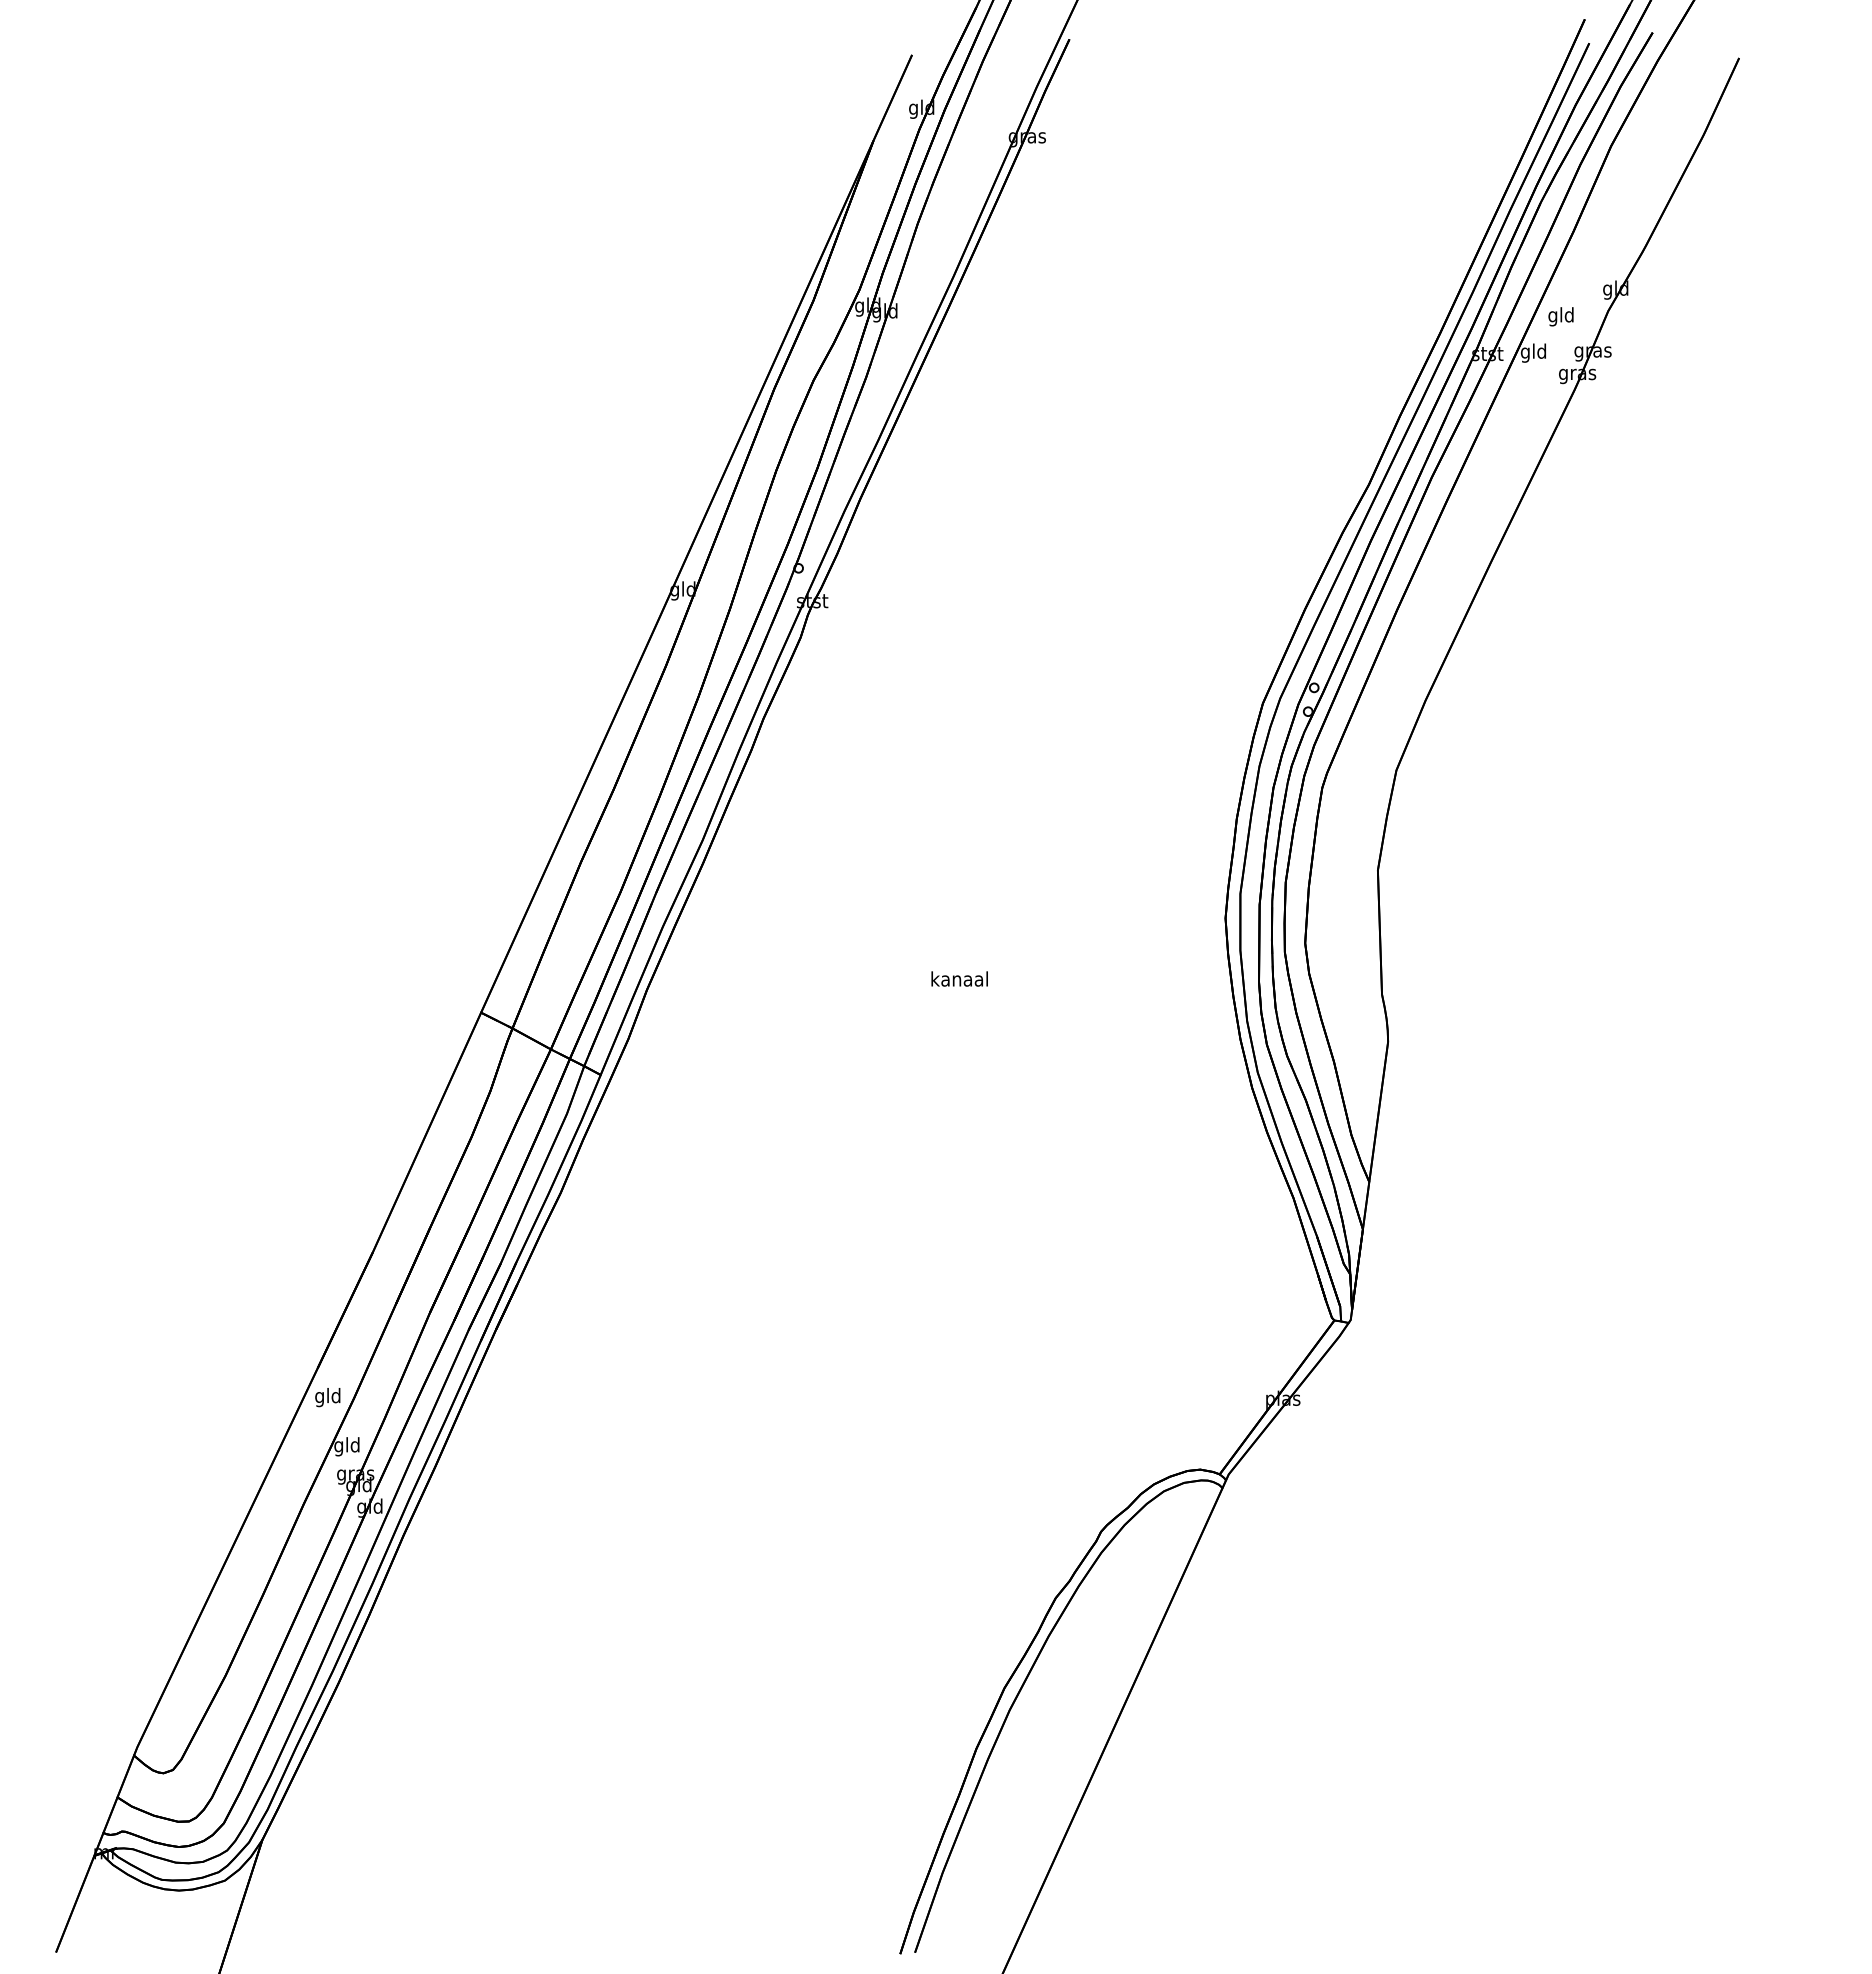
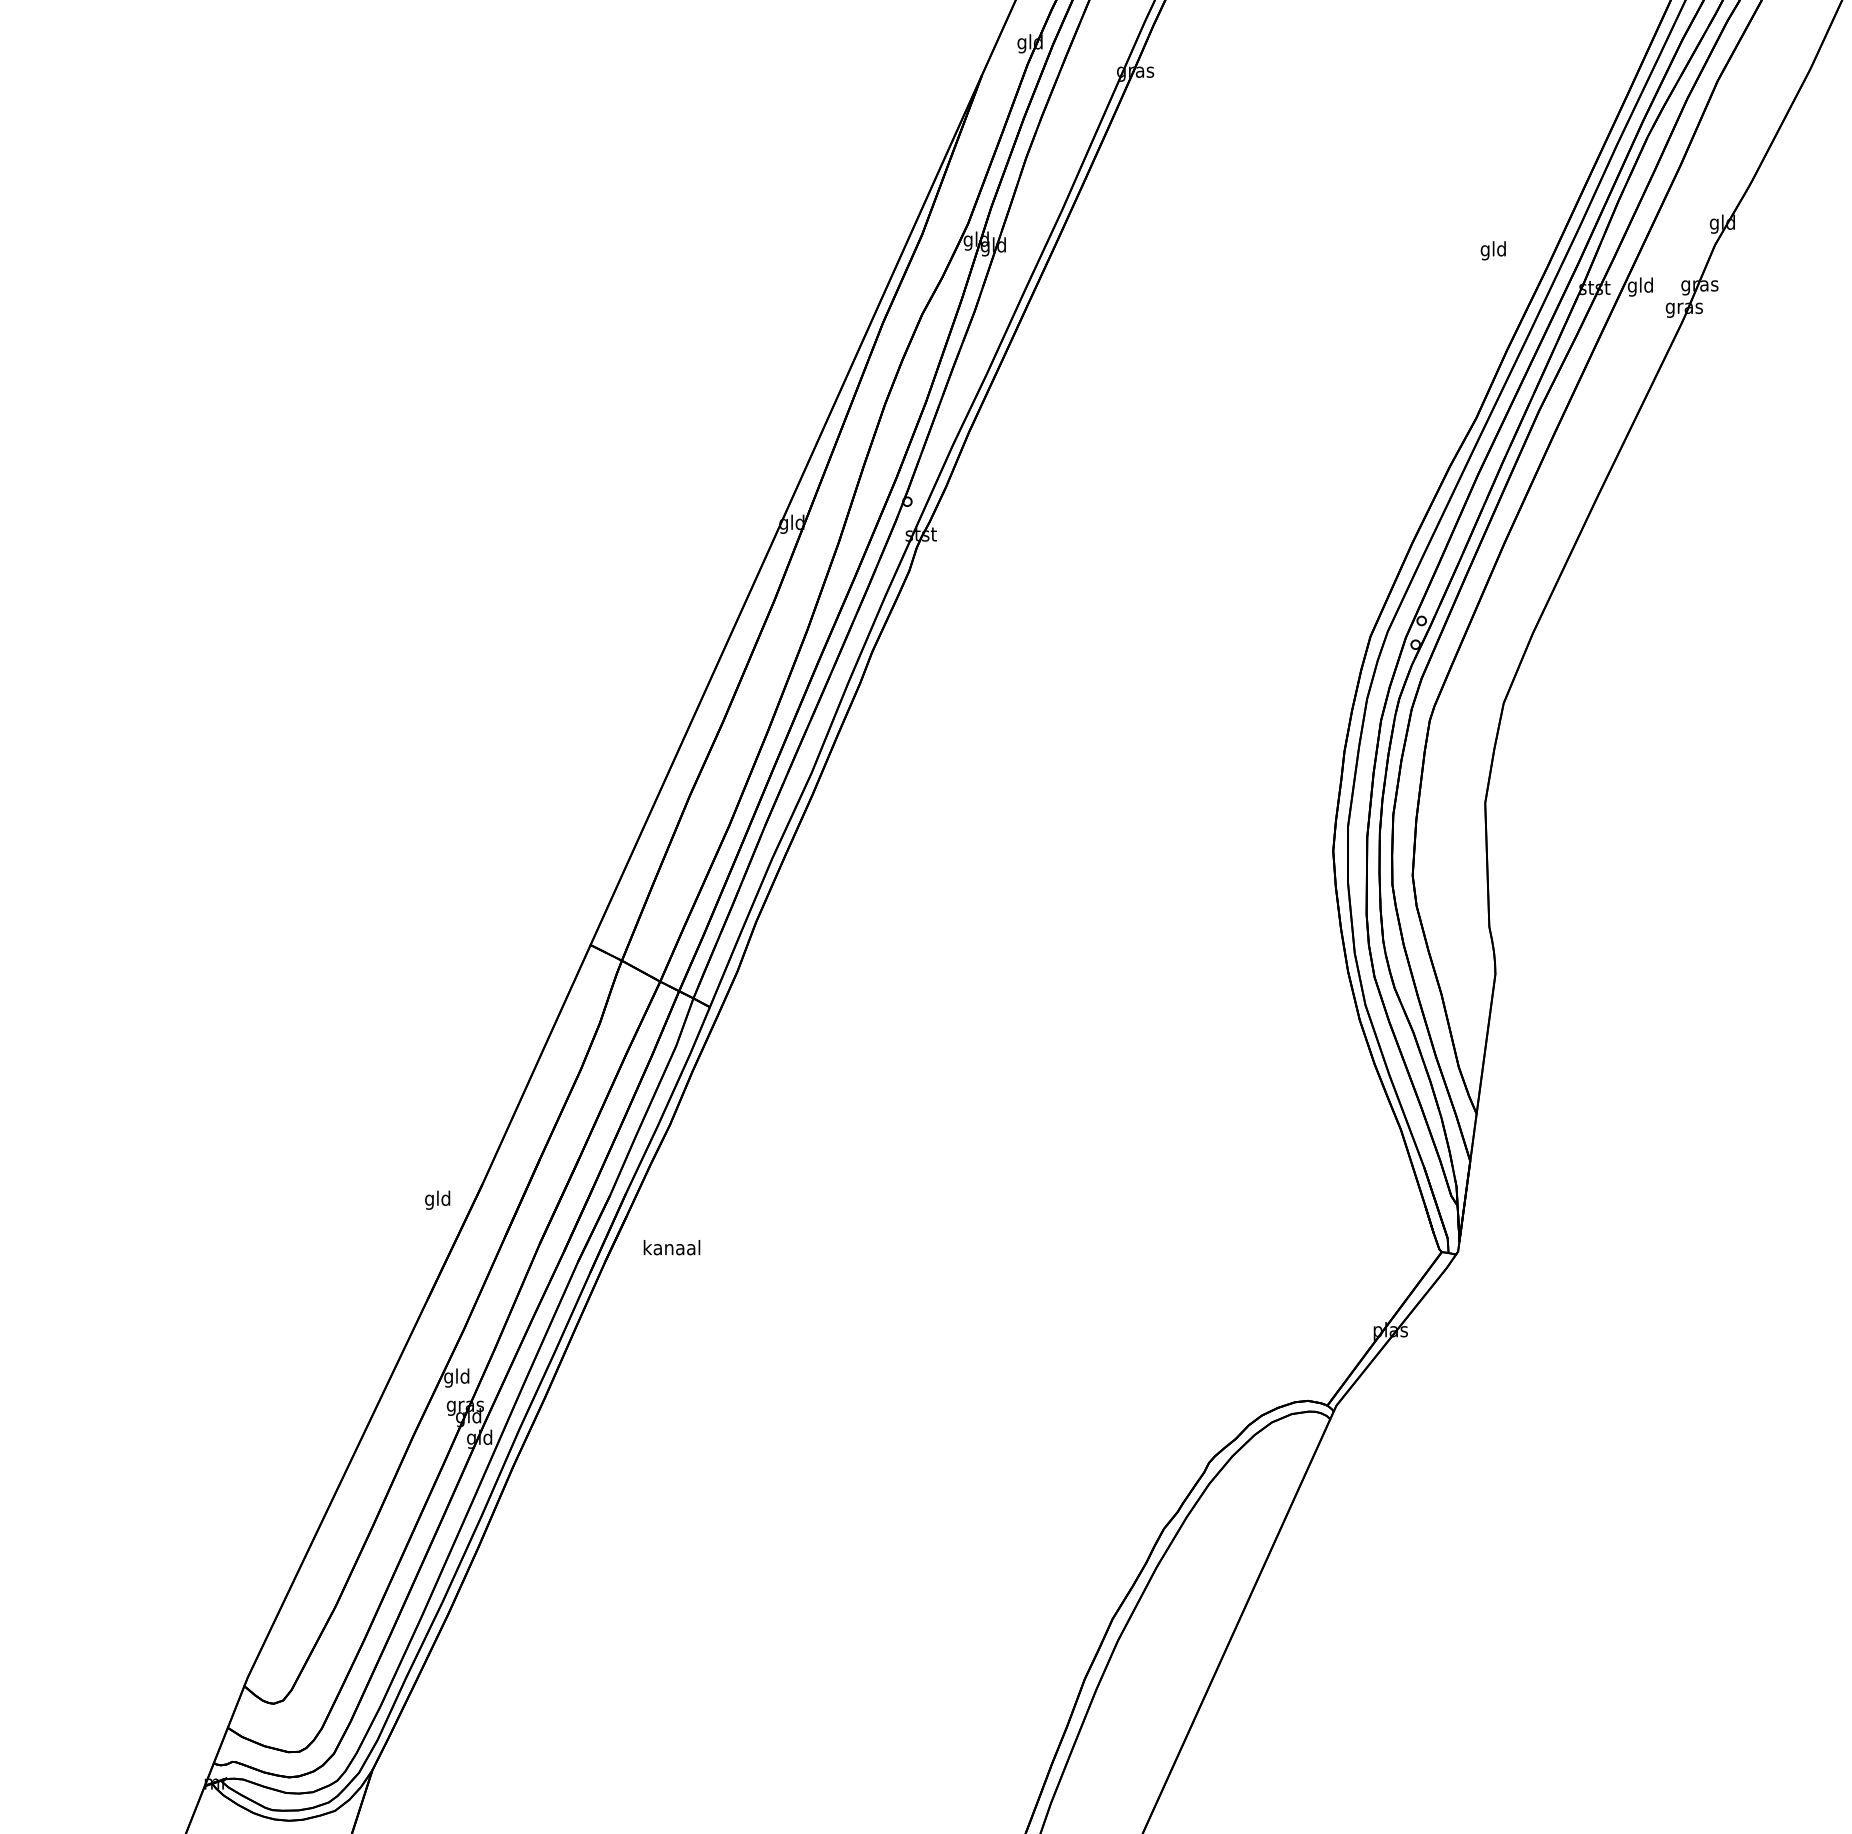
text: (1560, 316) -> (1492, 250), moved
text: (959, 978) -> (671, 1247), moved
text: (327, 1397) -> (437, 1200), moved

